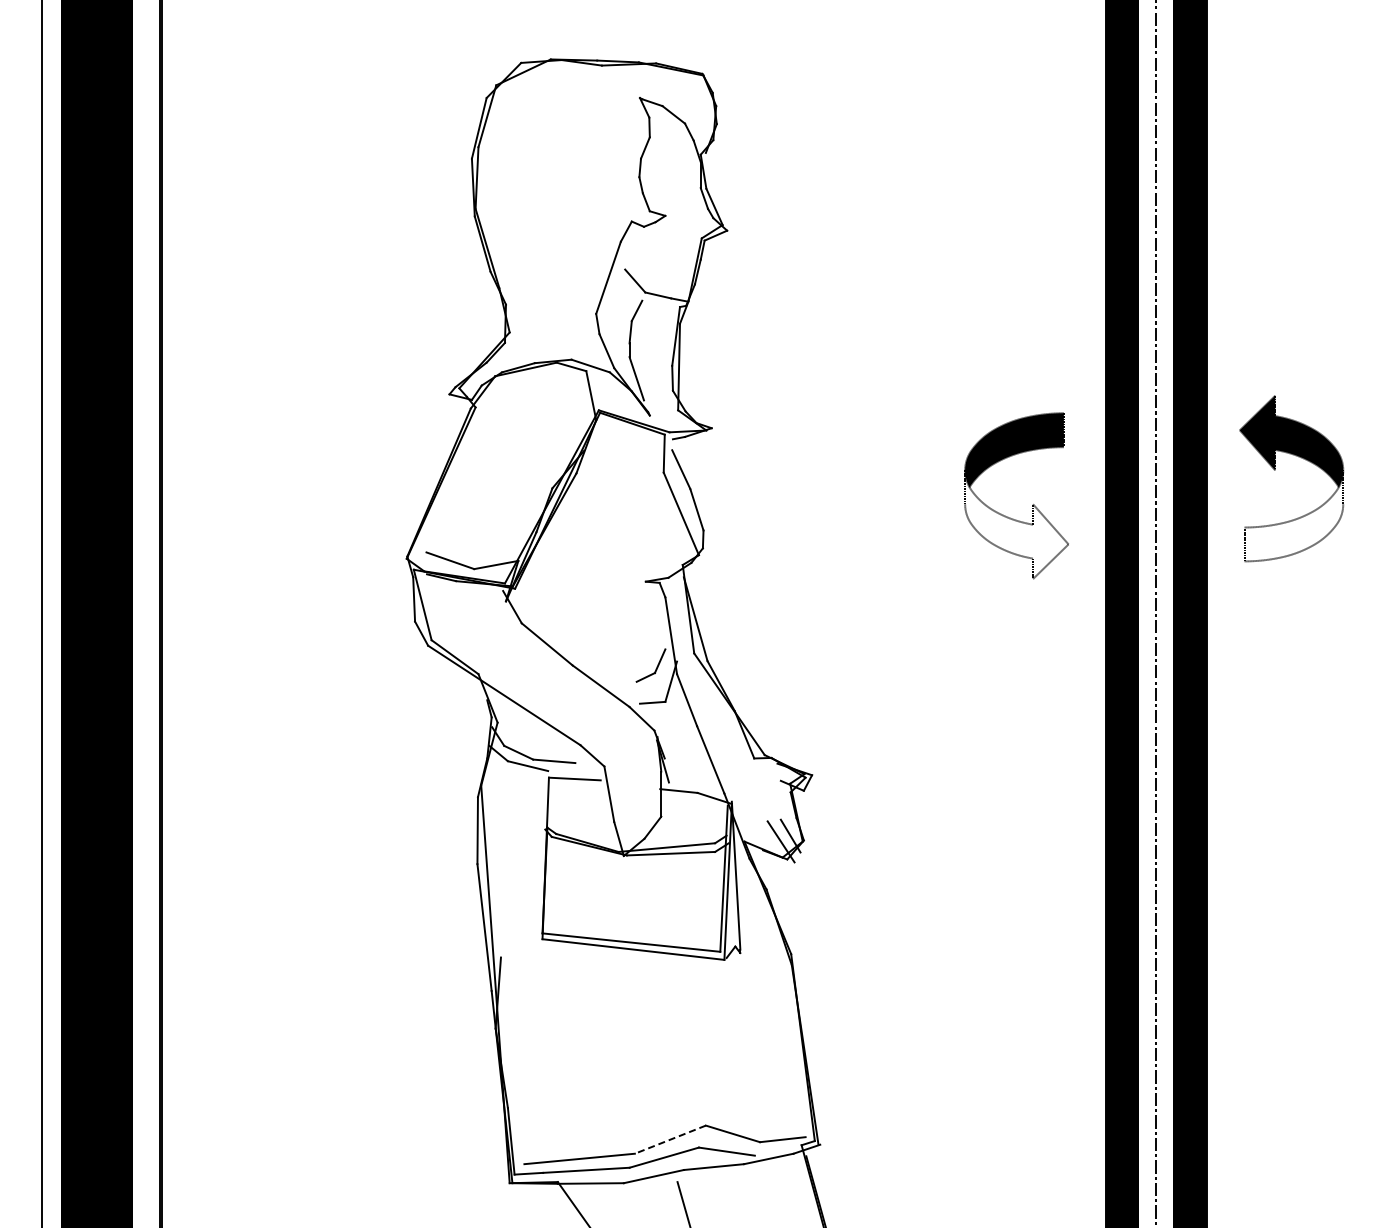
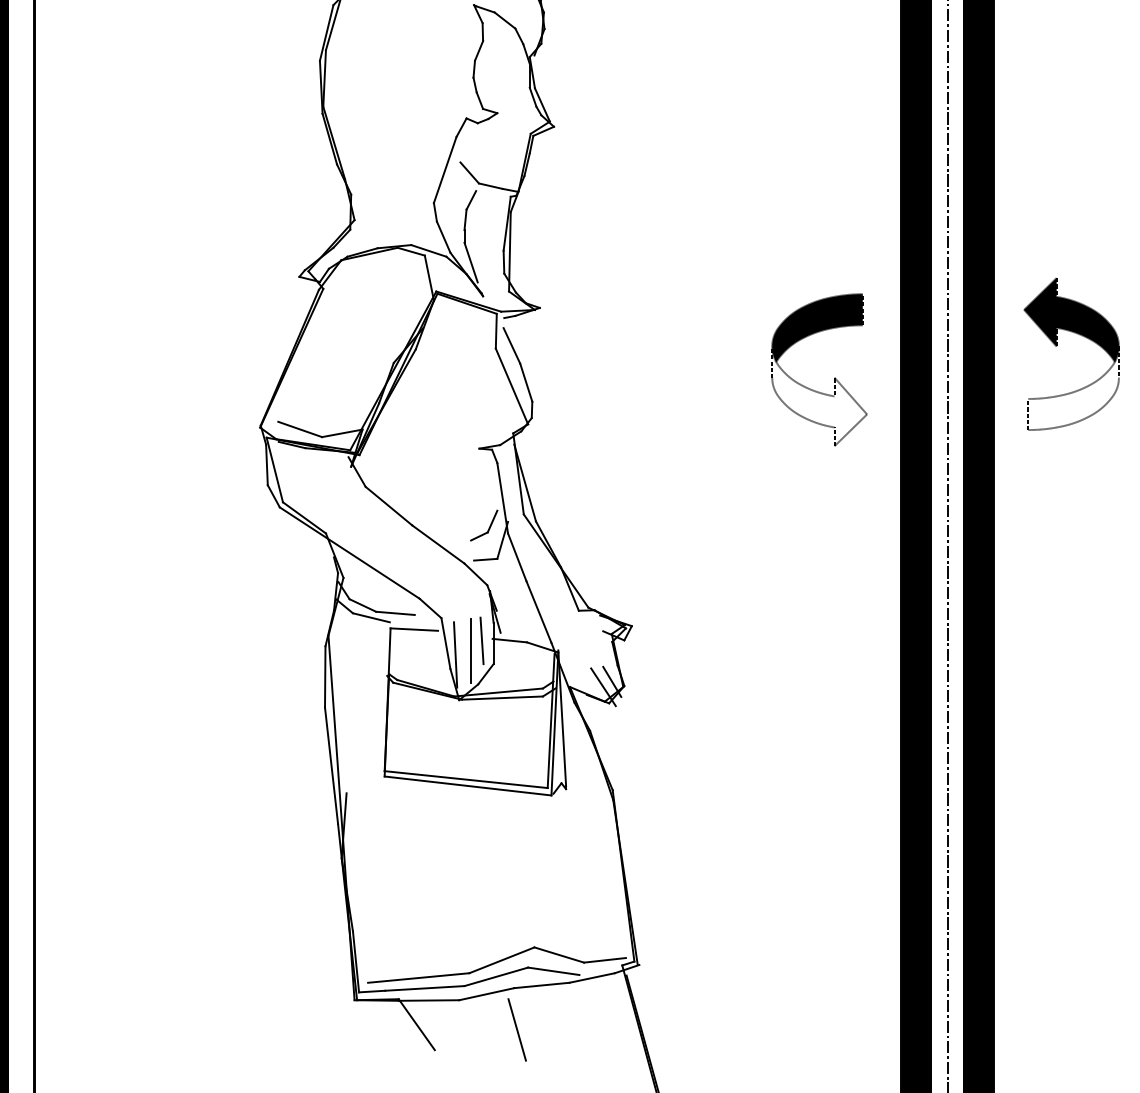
line: (648, 791) -> (481, 641), added
line: (636, 801) -> (470, 650), added
line: (619, 806) -> (455, 654), added
line: (669, 1139) -> (501, 960), dashed -> solid

